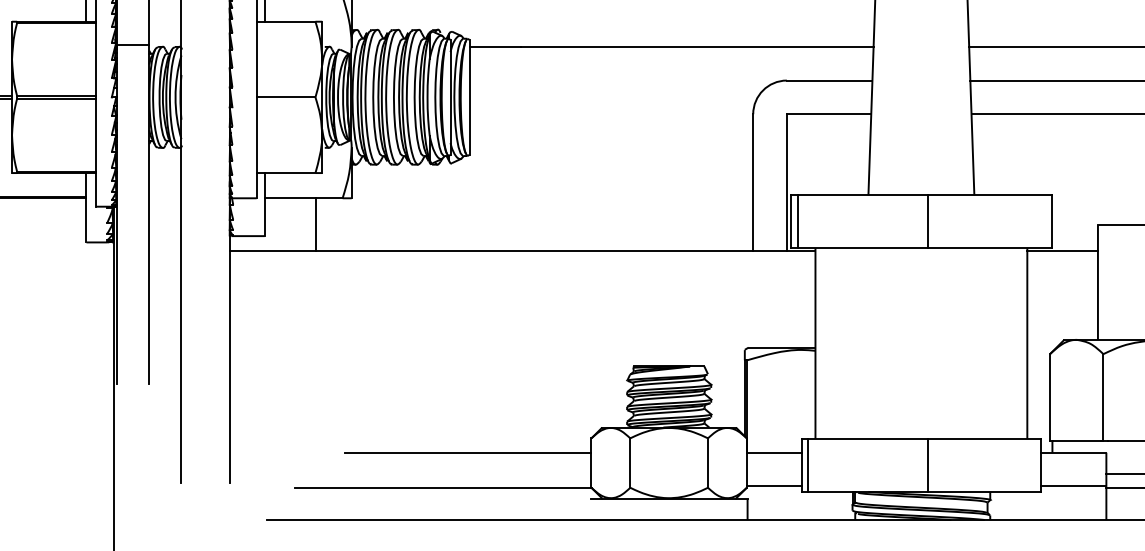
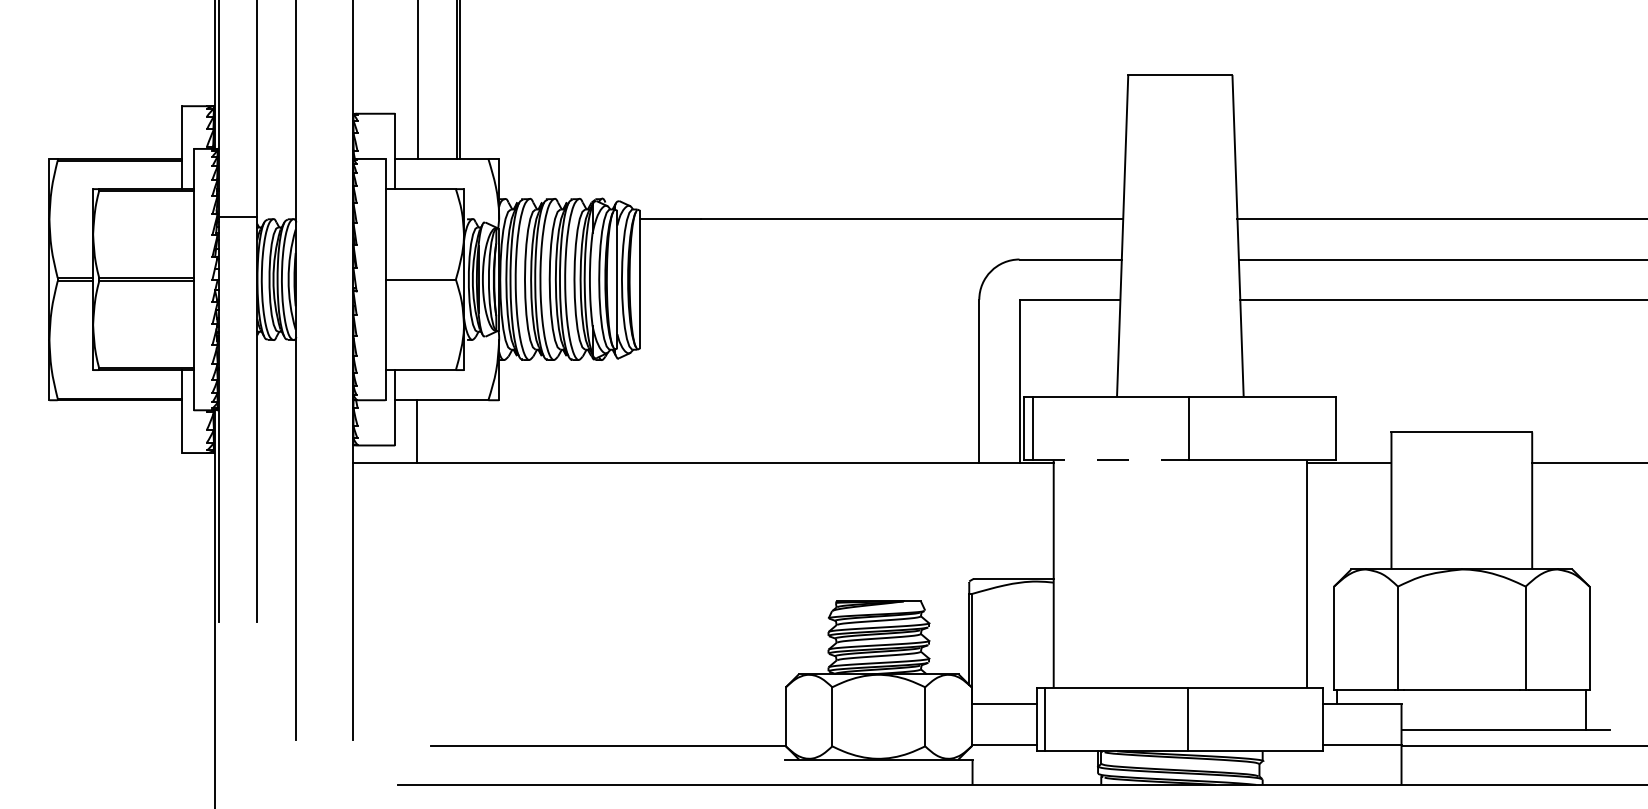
line: (315, 224) -> (416, 431), moved
line: (862, 248) -> (1110, 460), solid -> dashed
line: (468, 452) -> (638, 704), removed

